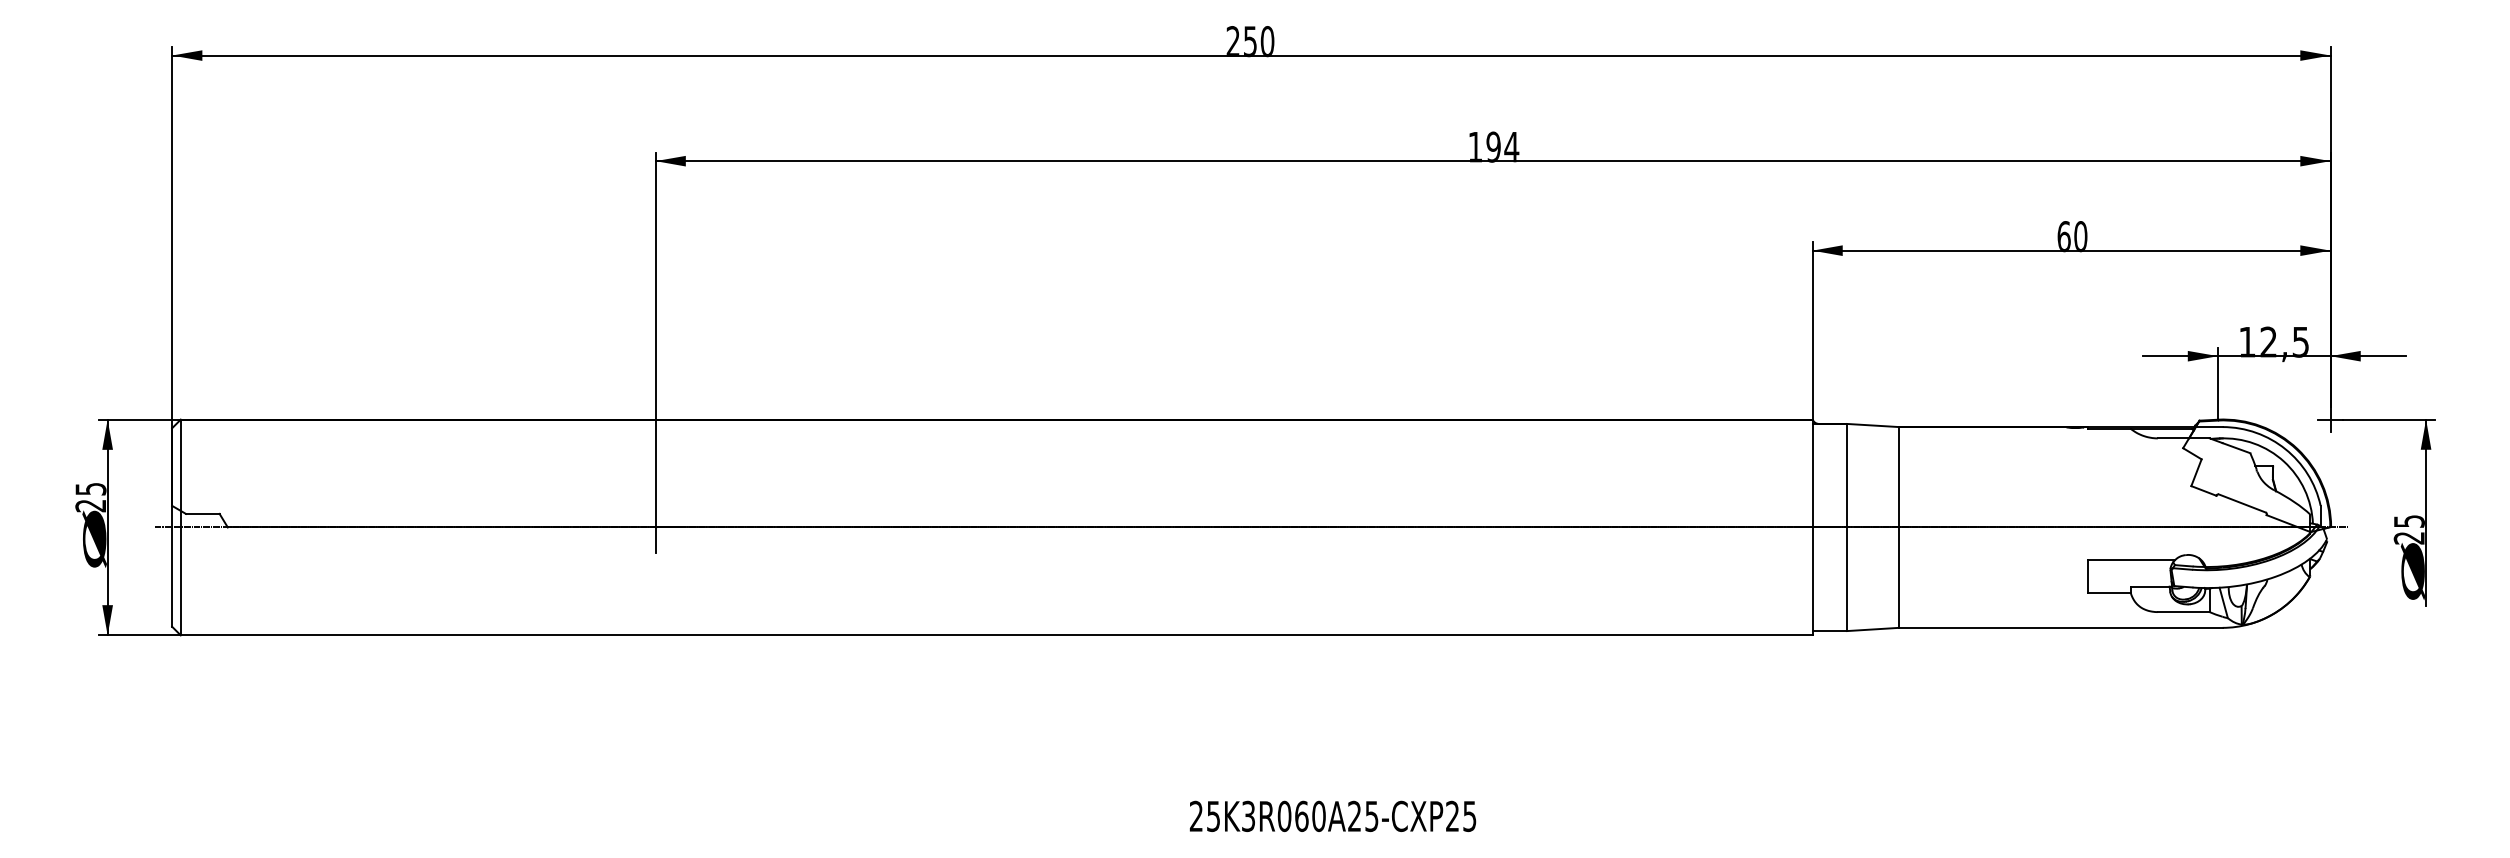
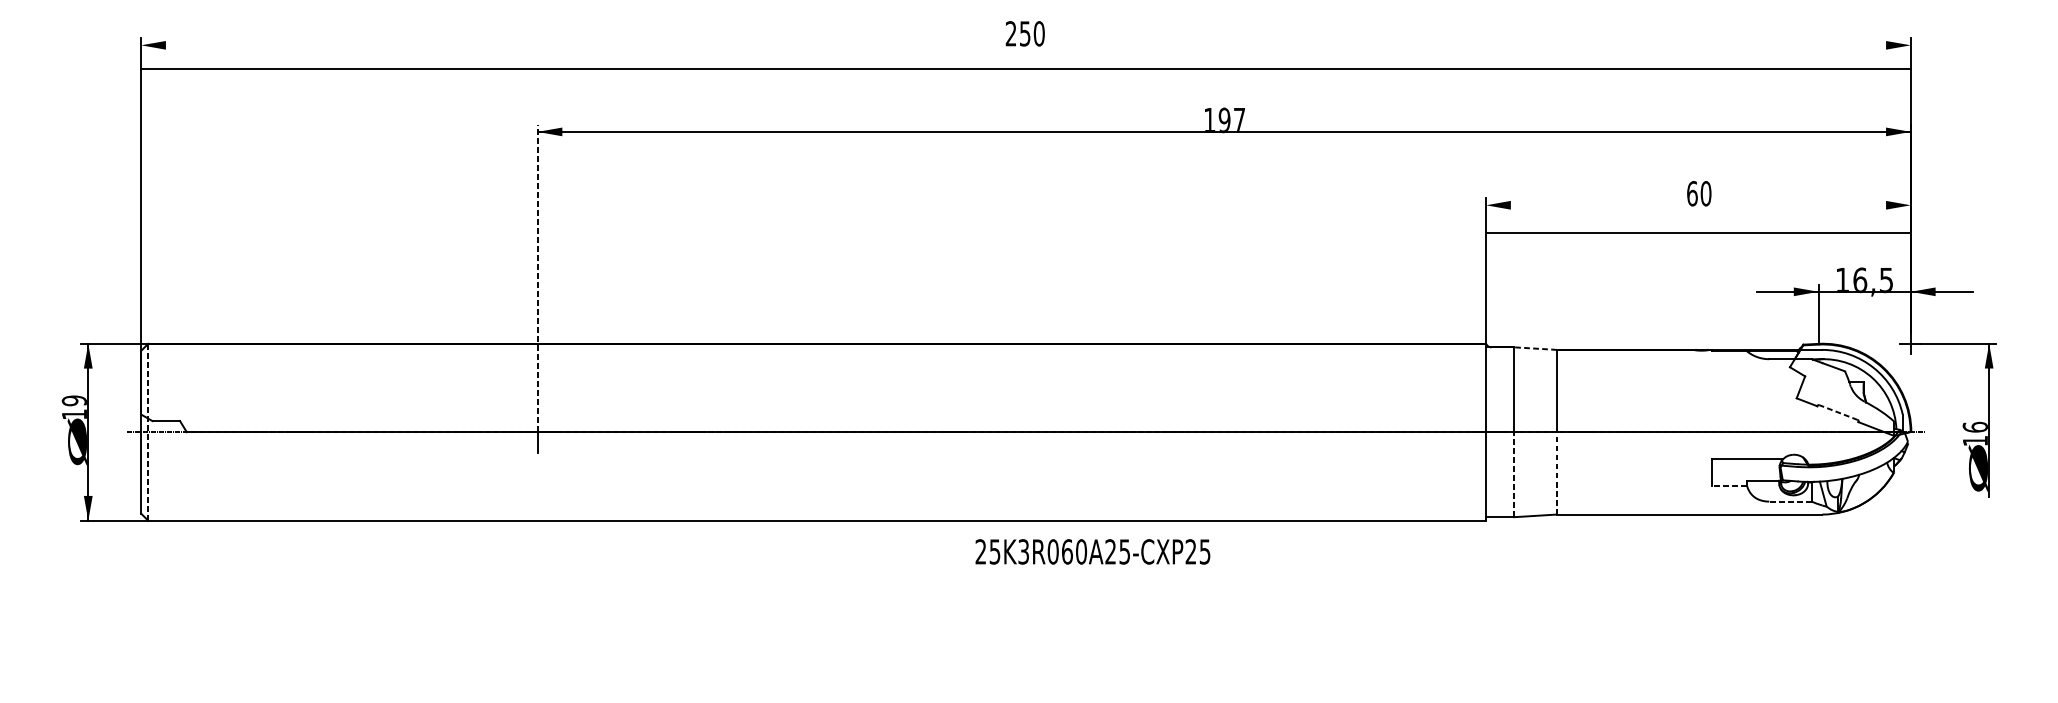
line: (1251, 55) -> (1026, 69), moved
text: (1511, 147) -> (1239, 120), 194 -> 197
line: (2071, 250) -> (1698, 233), moved
line: (655, 339) -> (537, 278), solid -> dashed
text: (2268, 341) -> (1859, 279), 12,5 -> 16,5
line: (1872, 425) -> (1535, 348), solid -> dashed
text: (90, 497) -> (74, 407), 25 -> 19
line: (2241, 503) -> (1837, 412), solid -> dashed
line: (180, 527) -> (148, 432), solid -> dashed
text: (2408, 529) -> (1974, 433), 25 -> 16
line: (1898, 577) -> (1556, 473), solid -> dashed
line: (1847, 579) -> (1514, 474), solid -> dashed
line: (2109, 593) -> (1729, 486), solid -> dashed
line: (2183, 612) -> (1790, 501), solid -> dashed
text: (1332, 815) -> (1092, 551), moved

